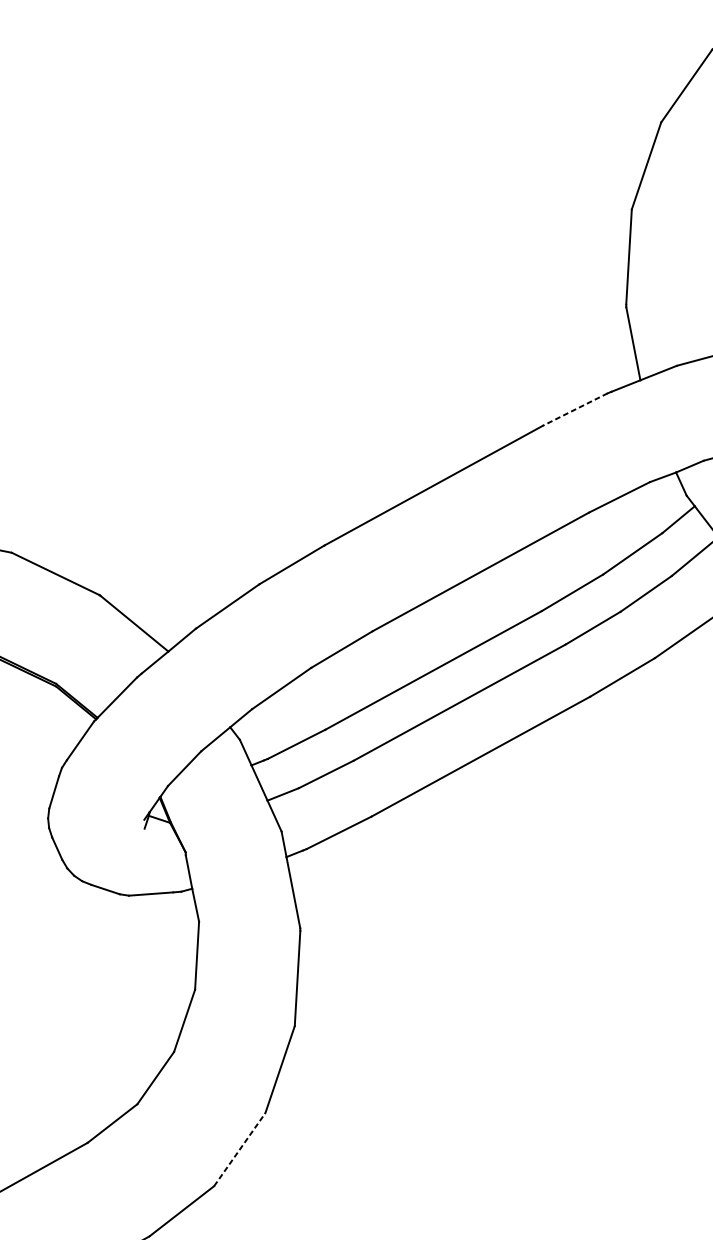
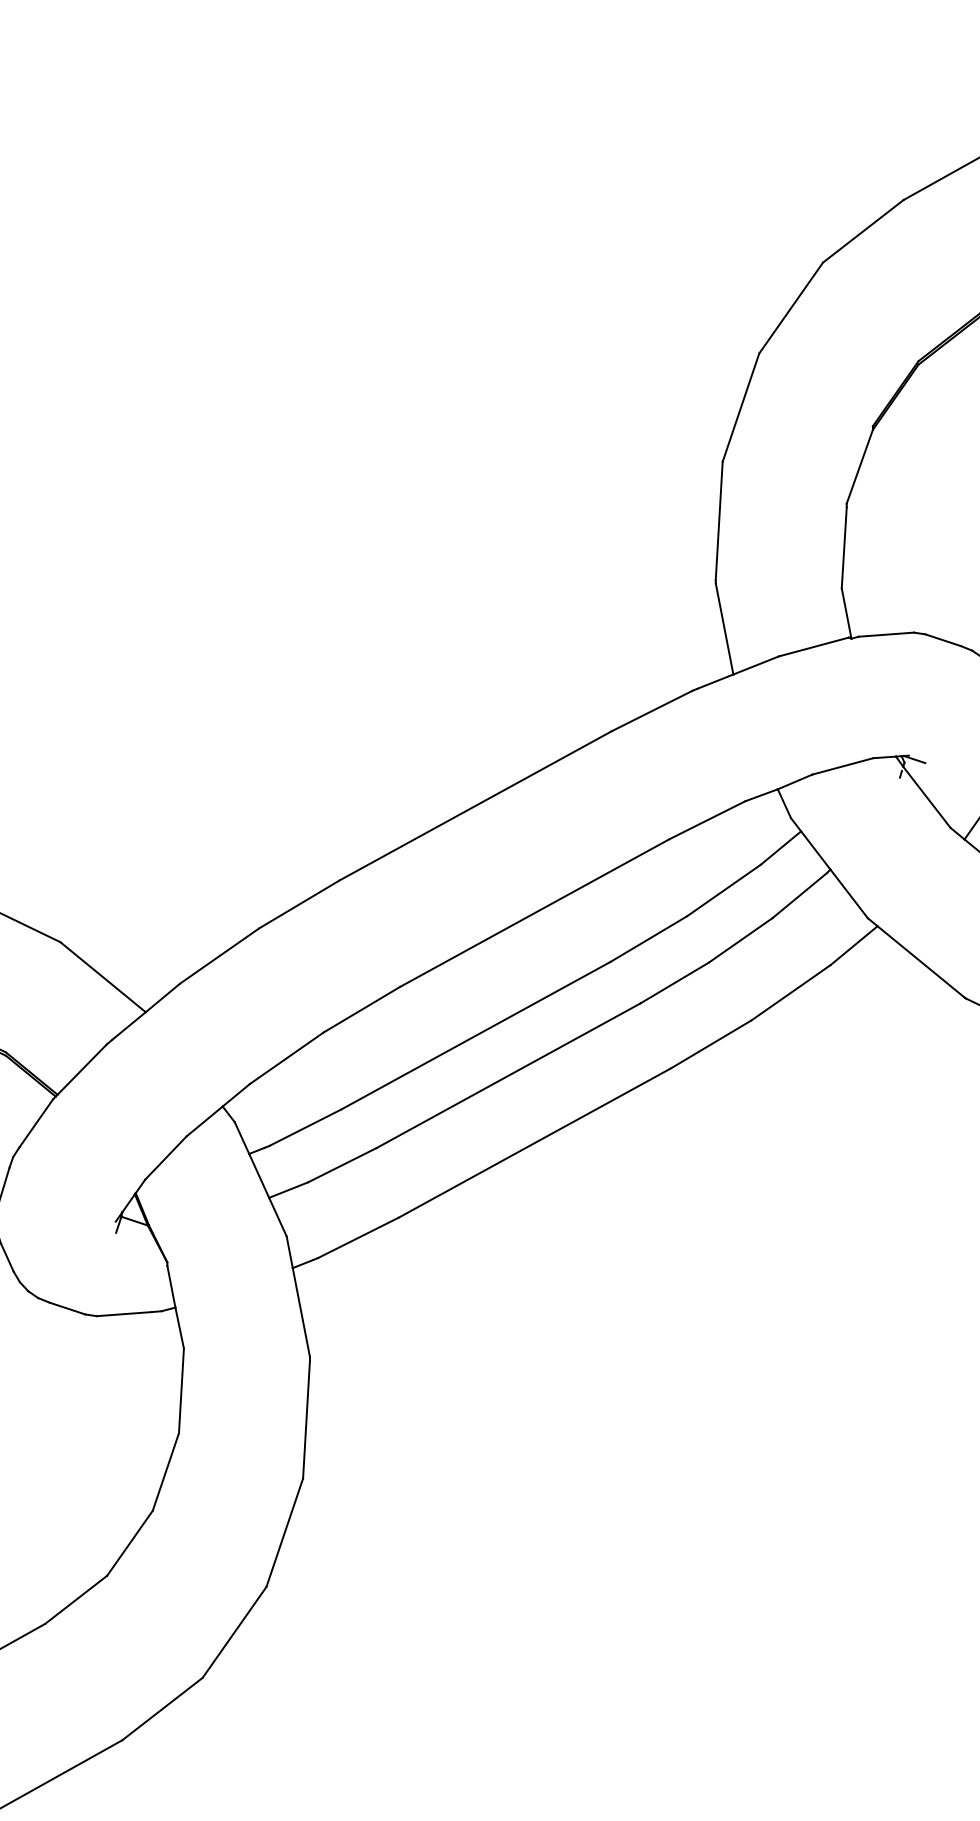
line: (574, 410) -> (651, 711), dashed -> solid
line: (239, 1149) -> (234, 1632), dashed -> solid

